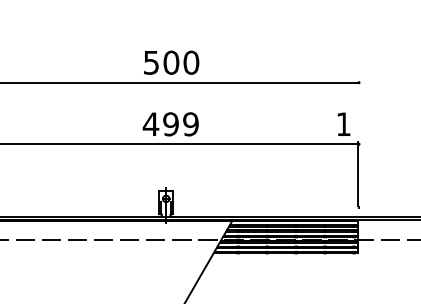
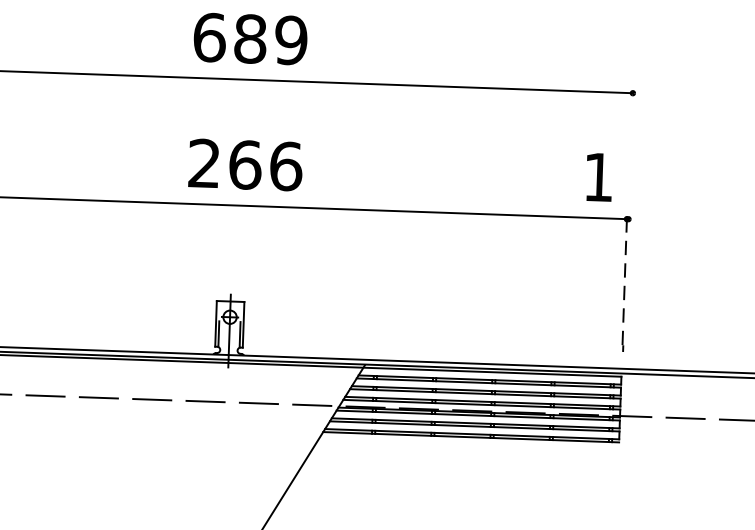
text: (171, 62) -> (250, 38), 500 -> 689
text: (170, 124) -> (244, 165), 499 -> 266
line: (358, 173) -> (625, 278), solid -> dashed

